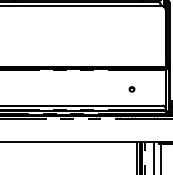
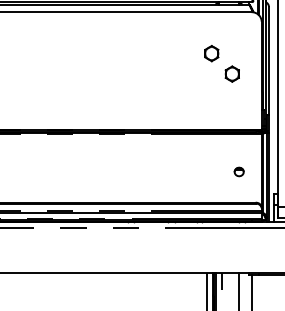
part: (144, 32) -> (220, 63), added
part: (131, 89) -> (238, 172), moved

